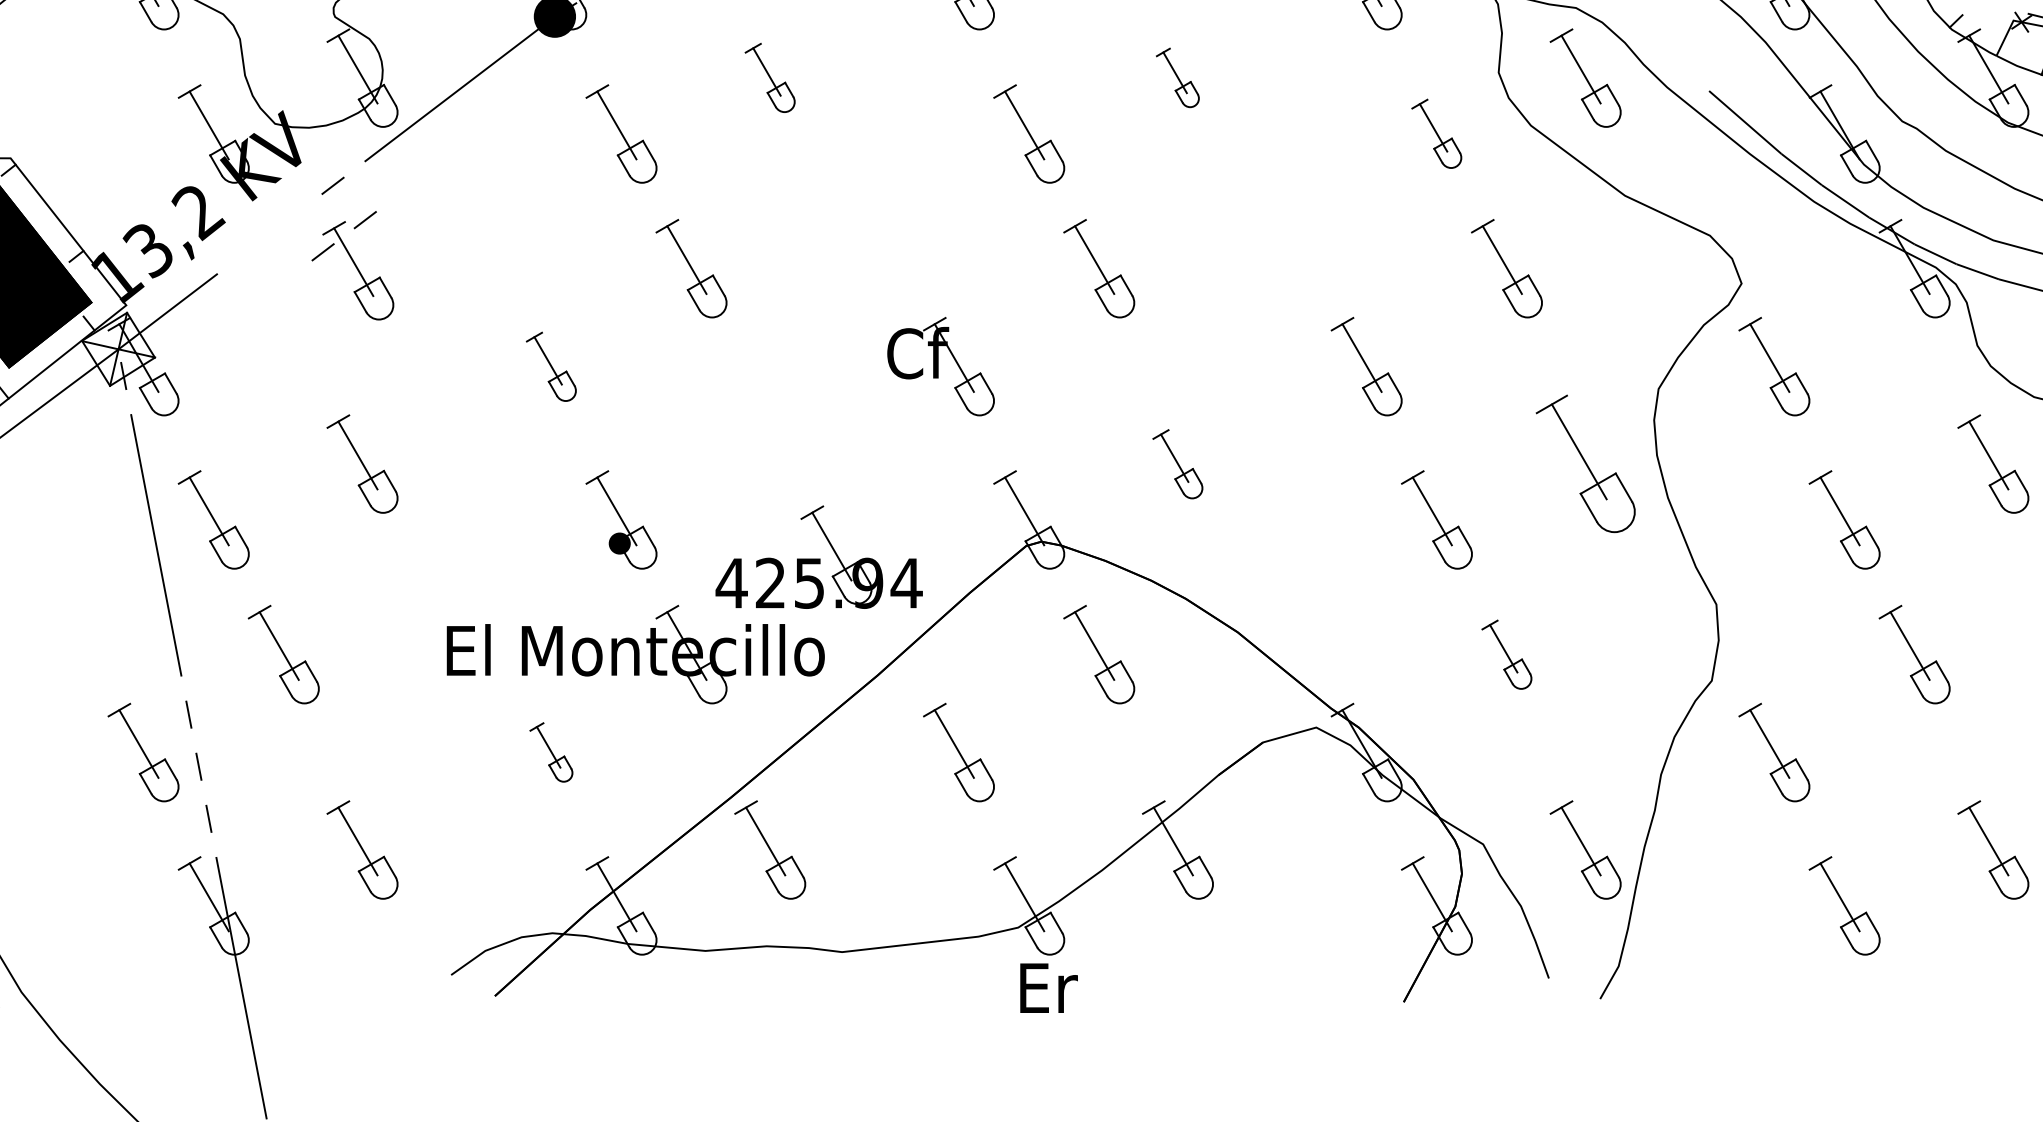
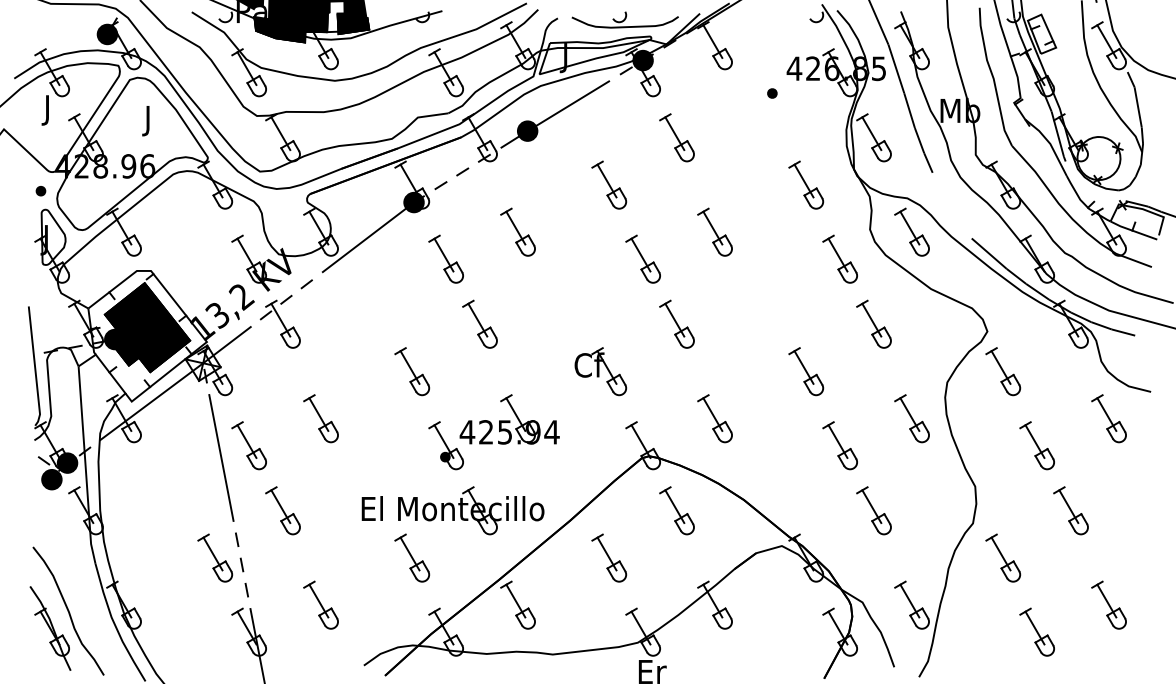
part: (769, 76) -> (517, 231), size x1.43
part: (1176, 76) -> (714, 231), size x1.67
part: (1435, 132) -> (839, 258), size x1.43
part: (350, 264) -> (279, 321), moved
part: (551, 366) -> (412, 371), size x1.43
part: (1176, 463) -> (714, 418), size x1.43
part: (1584, 463) -> (911, 418), size x0.71
part: (818, 556) -> (509, 419), moved
part: (1505, 654) -> (873, 510), size x1.43
part: (551, 751) -> (412, 557), size x1.67

